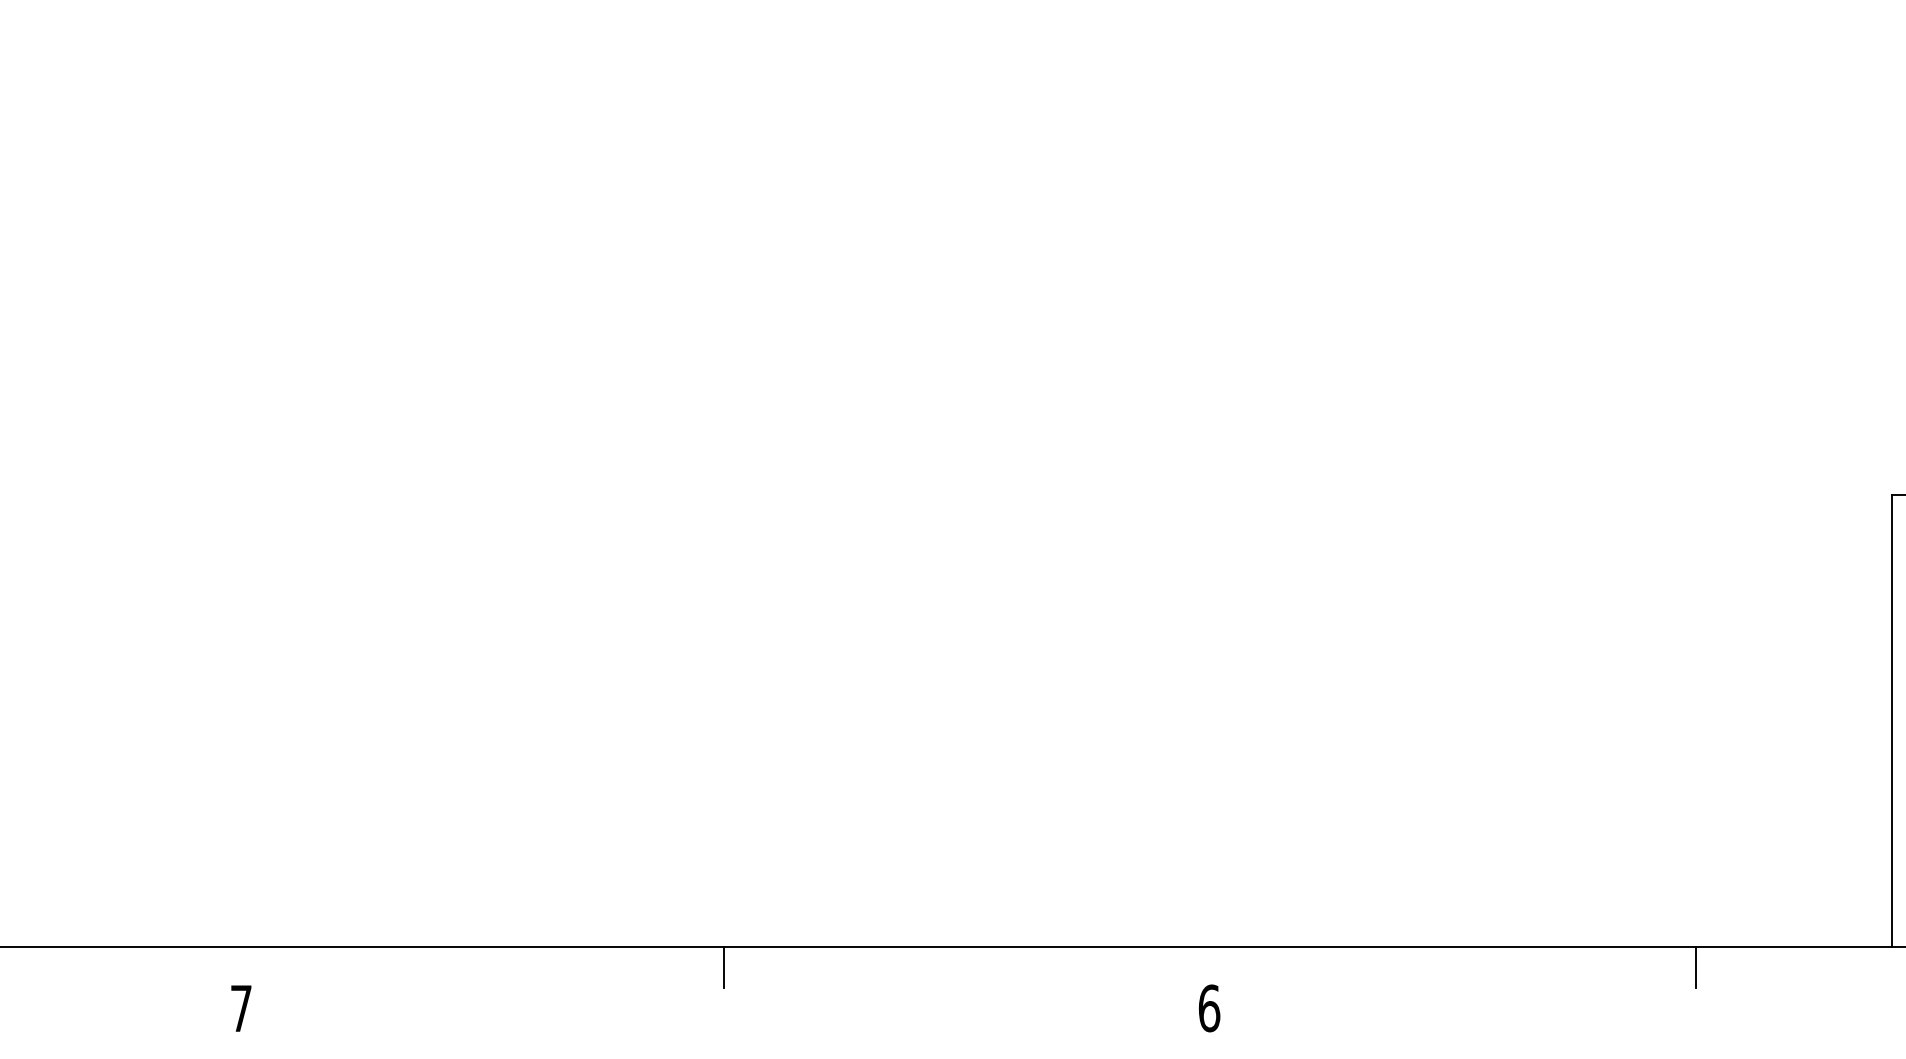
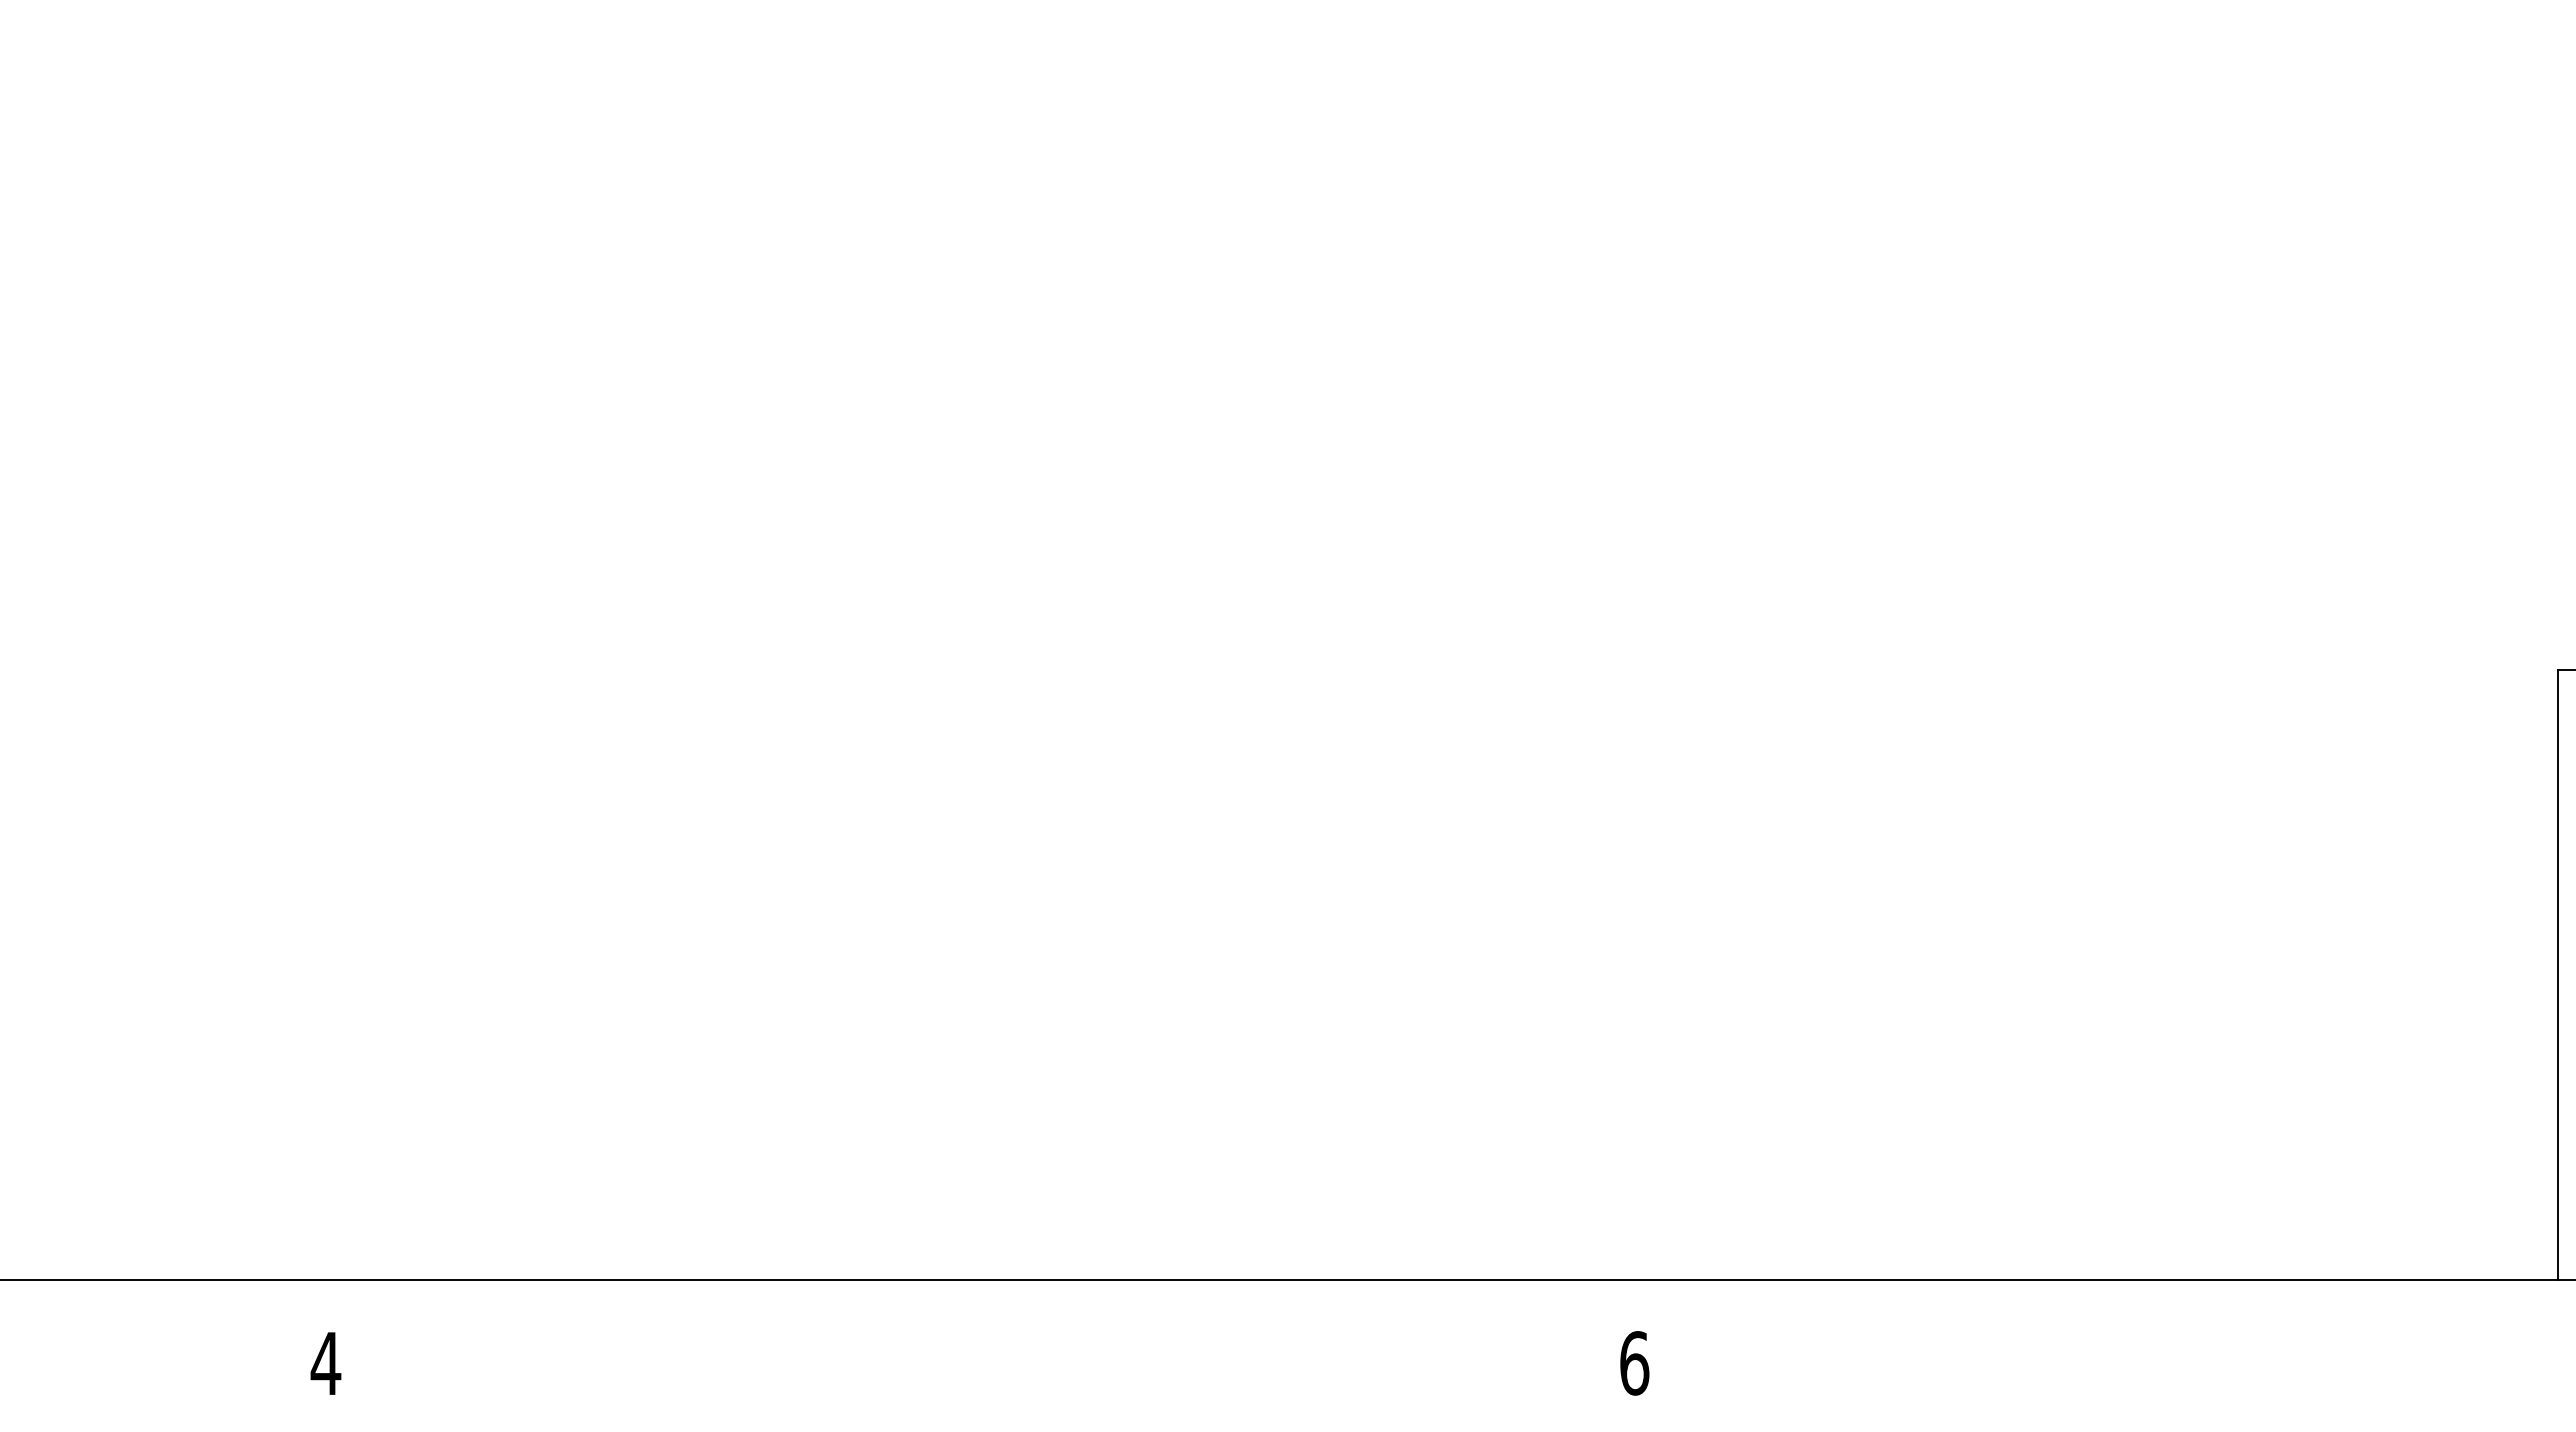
line: (724, 967) -> (978, 1307), removed
line: (1696, 967) -> (2292, 1307), removed
text: (240, 1008) -> (325, 1363), 7 -> 4

